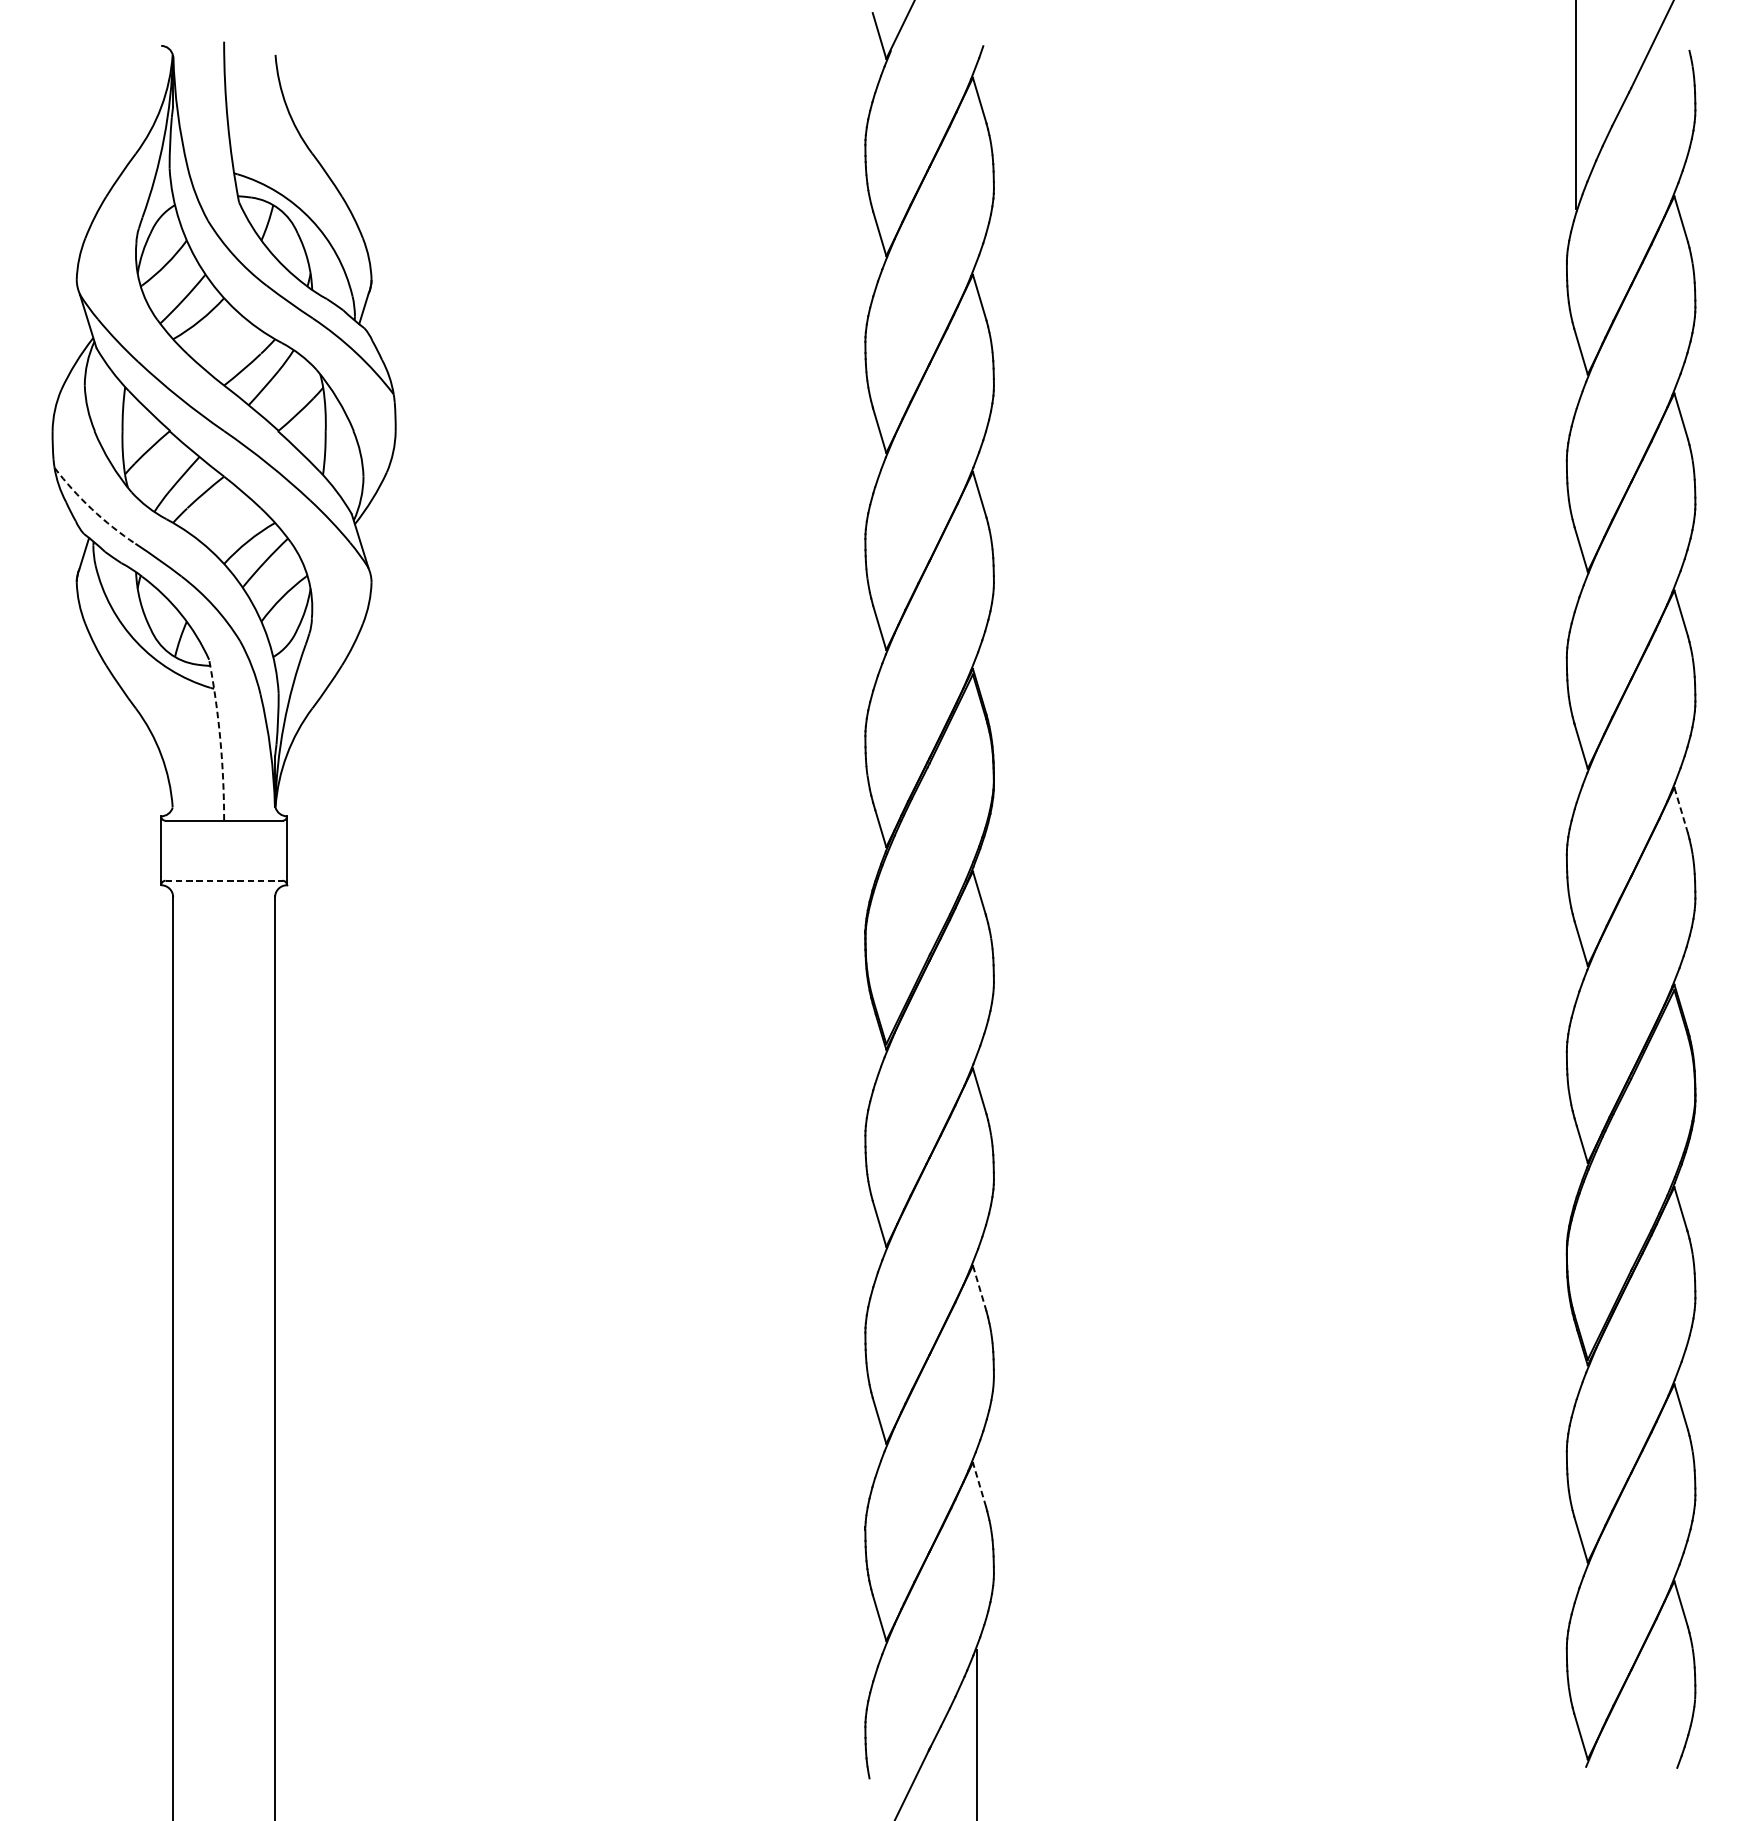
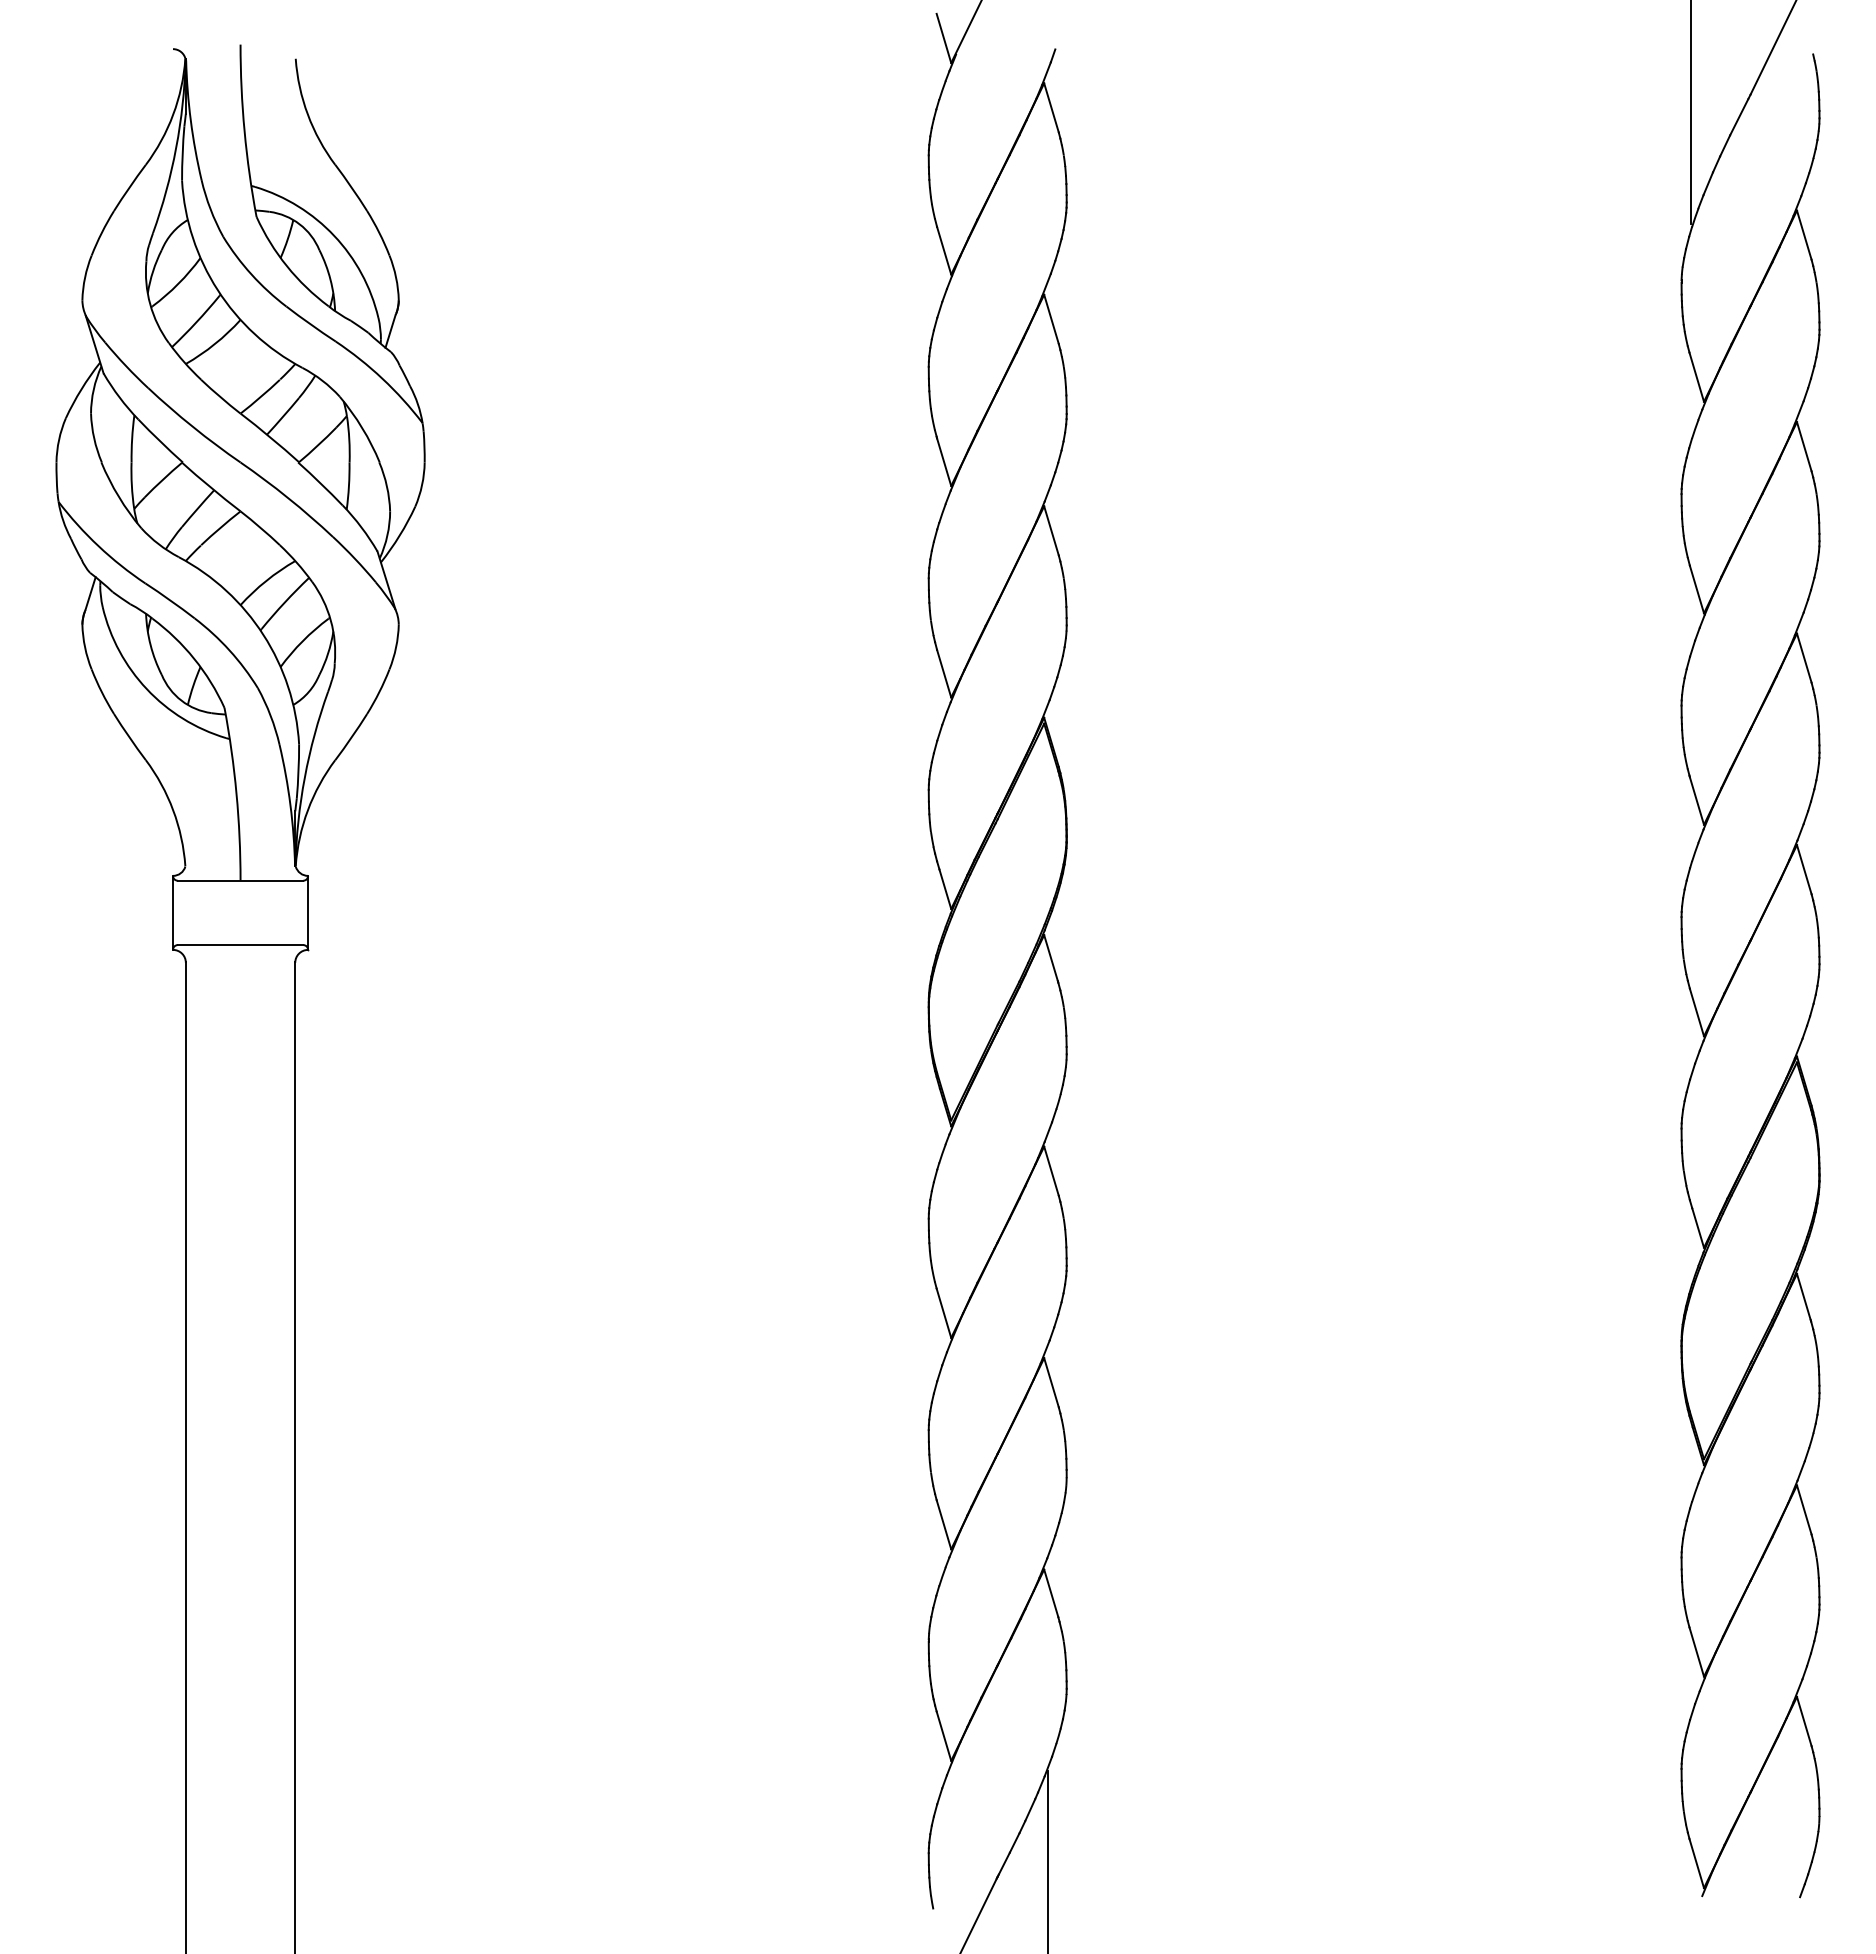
arc: (91, 509) -> (98, 546), dashed -> solid
arc: (220, 739) -> (236, 793), dashed -> solid
line: (1681, 810) -> (1804, 869), dashed -> solid
line: (224, 881) -> (240, 945), dashed -> solid
line: (979, 1288) -> (1051, 1382), dashed -> solid
line: (979, 1484) -> (1051, 1593), dashed -> solid

